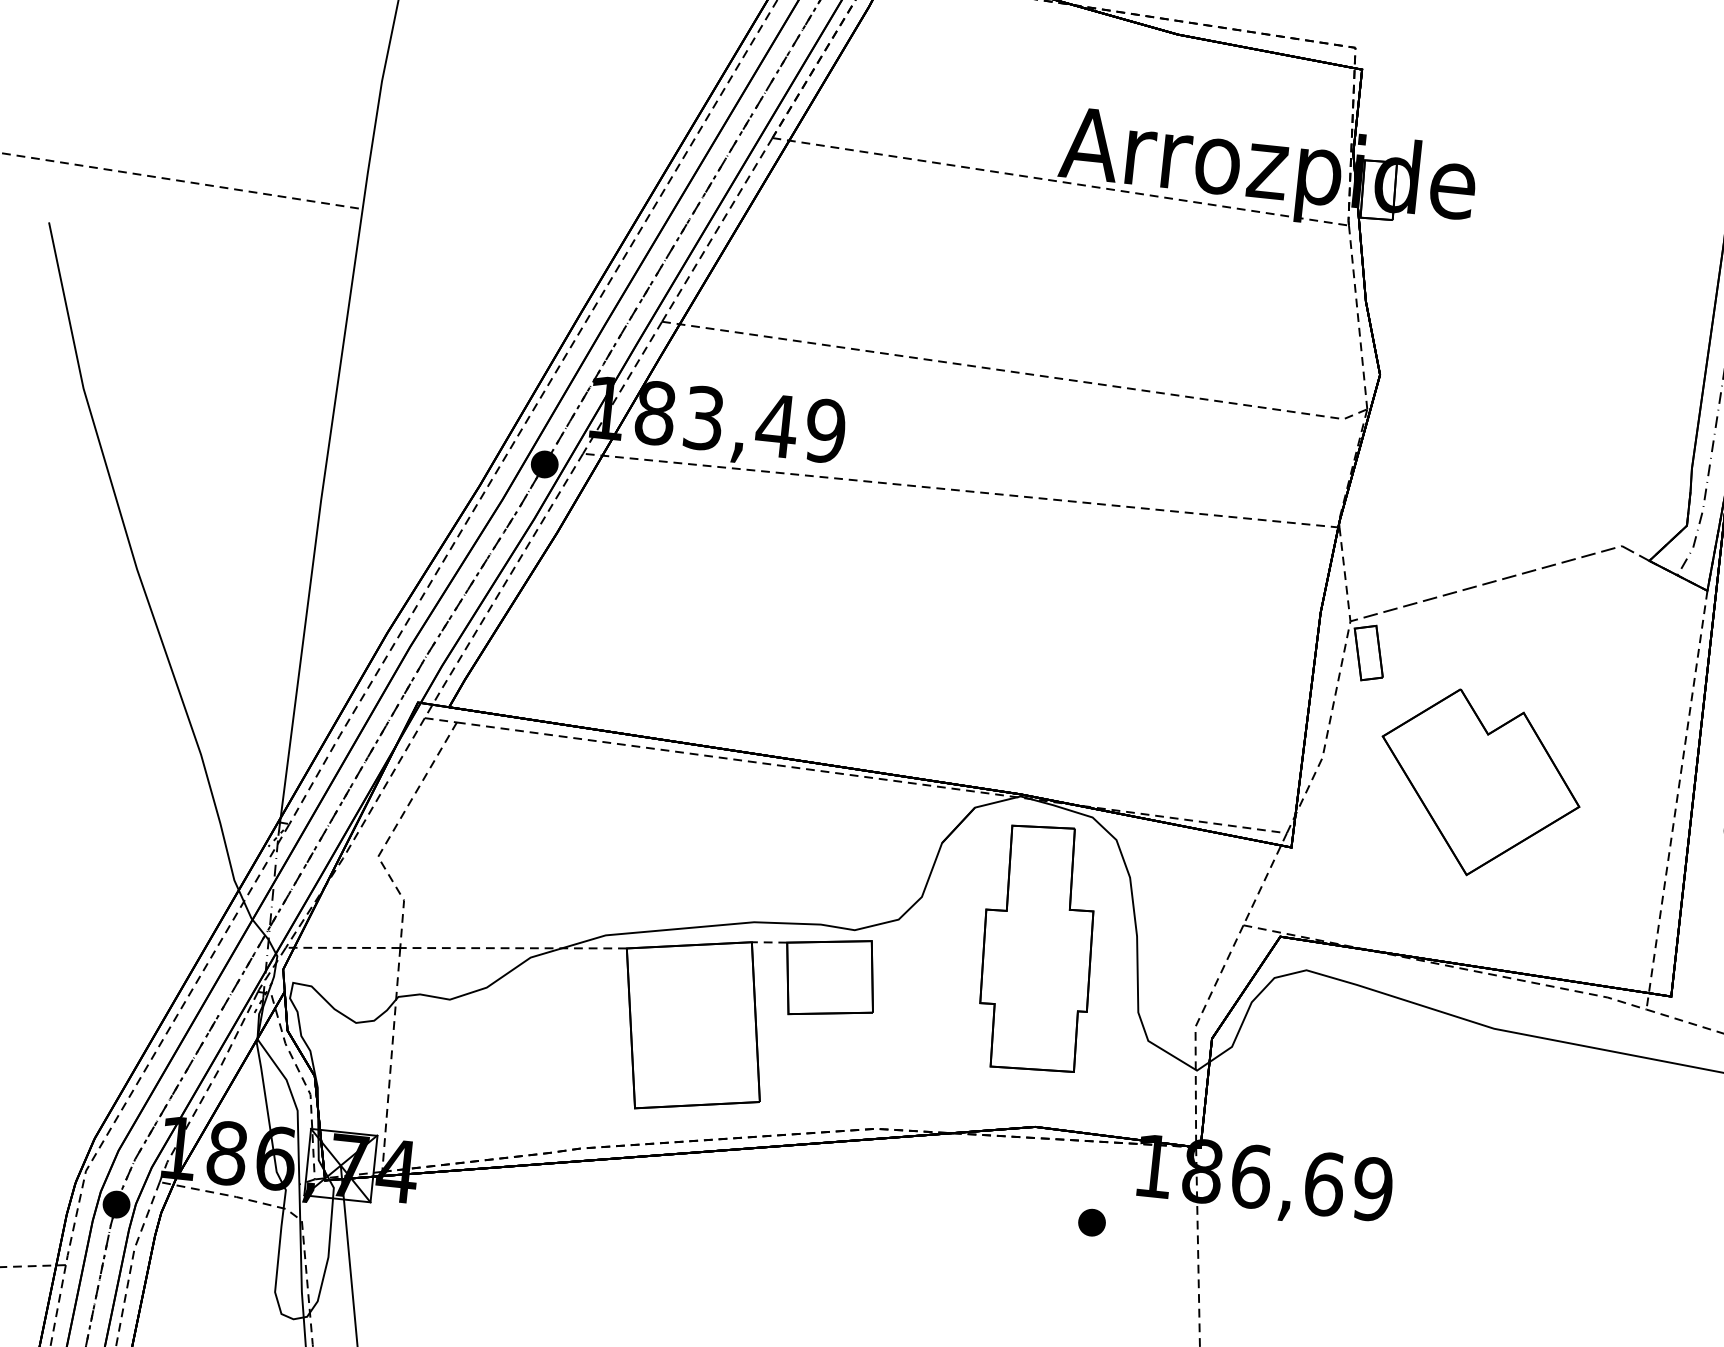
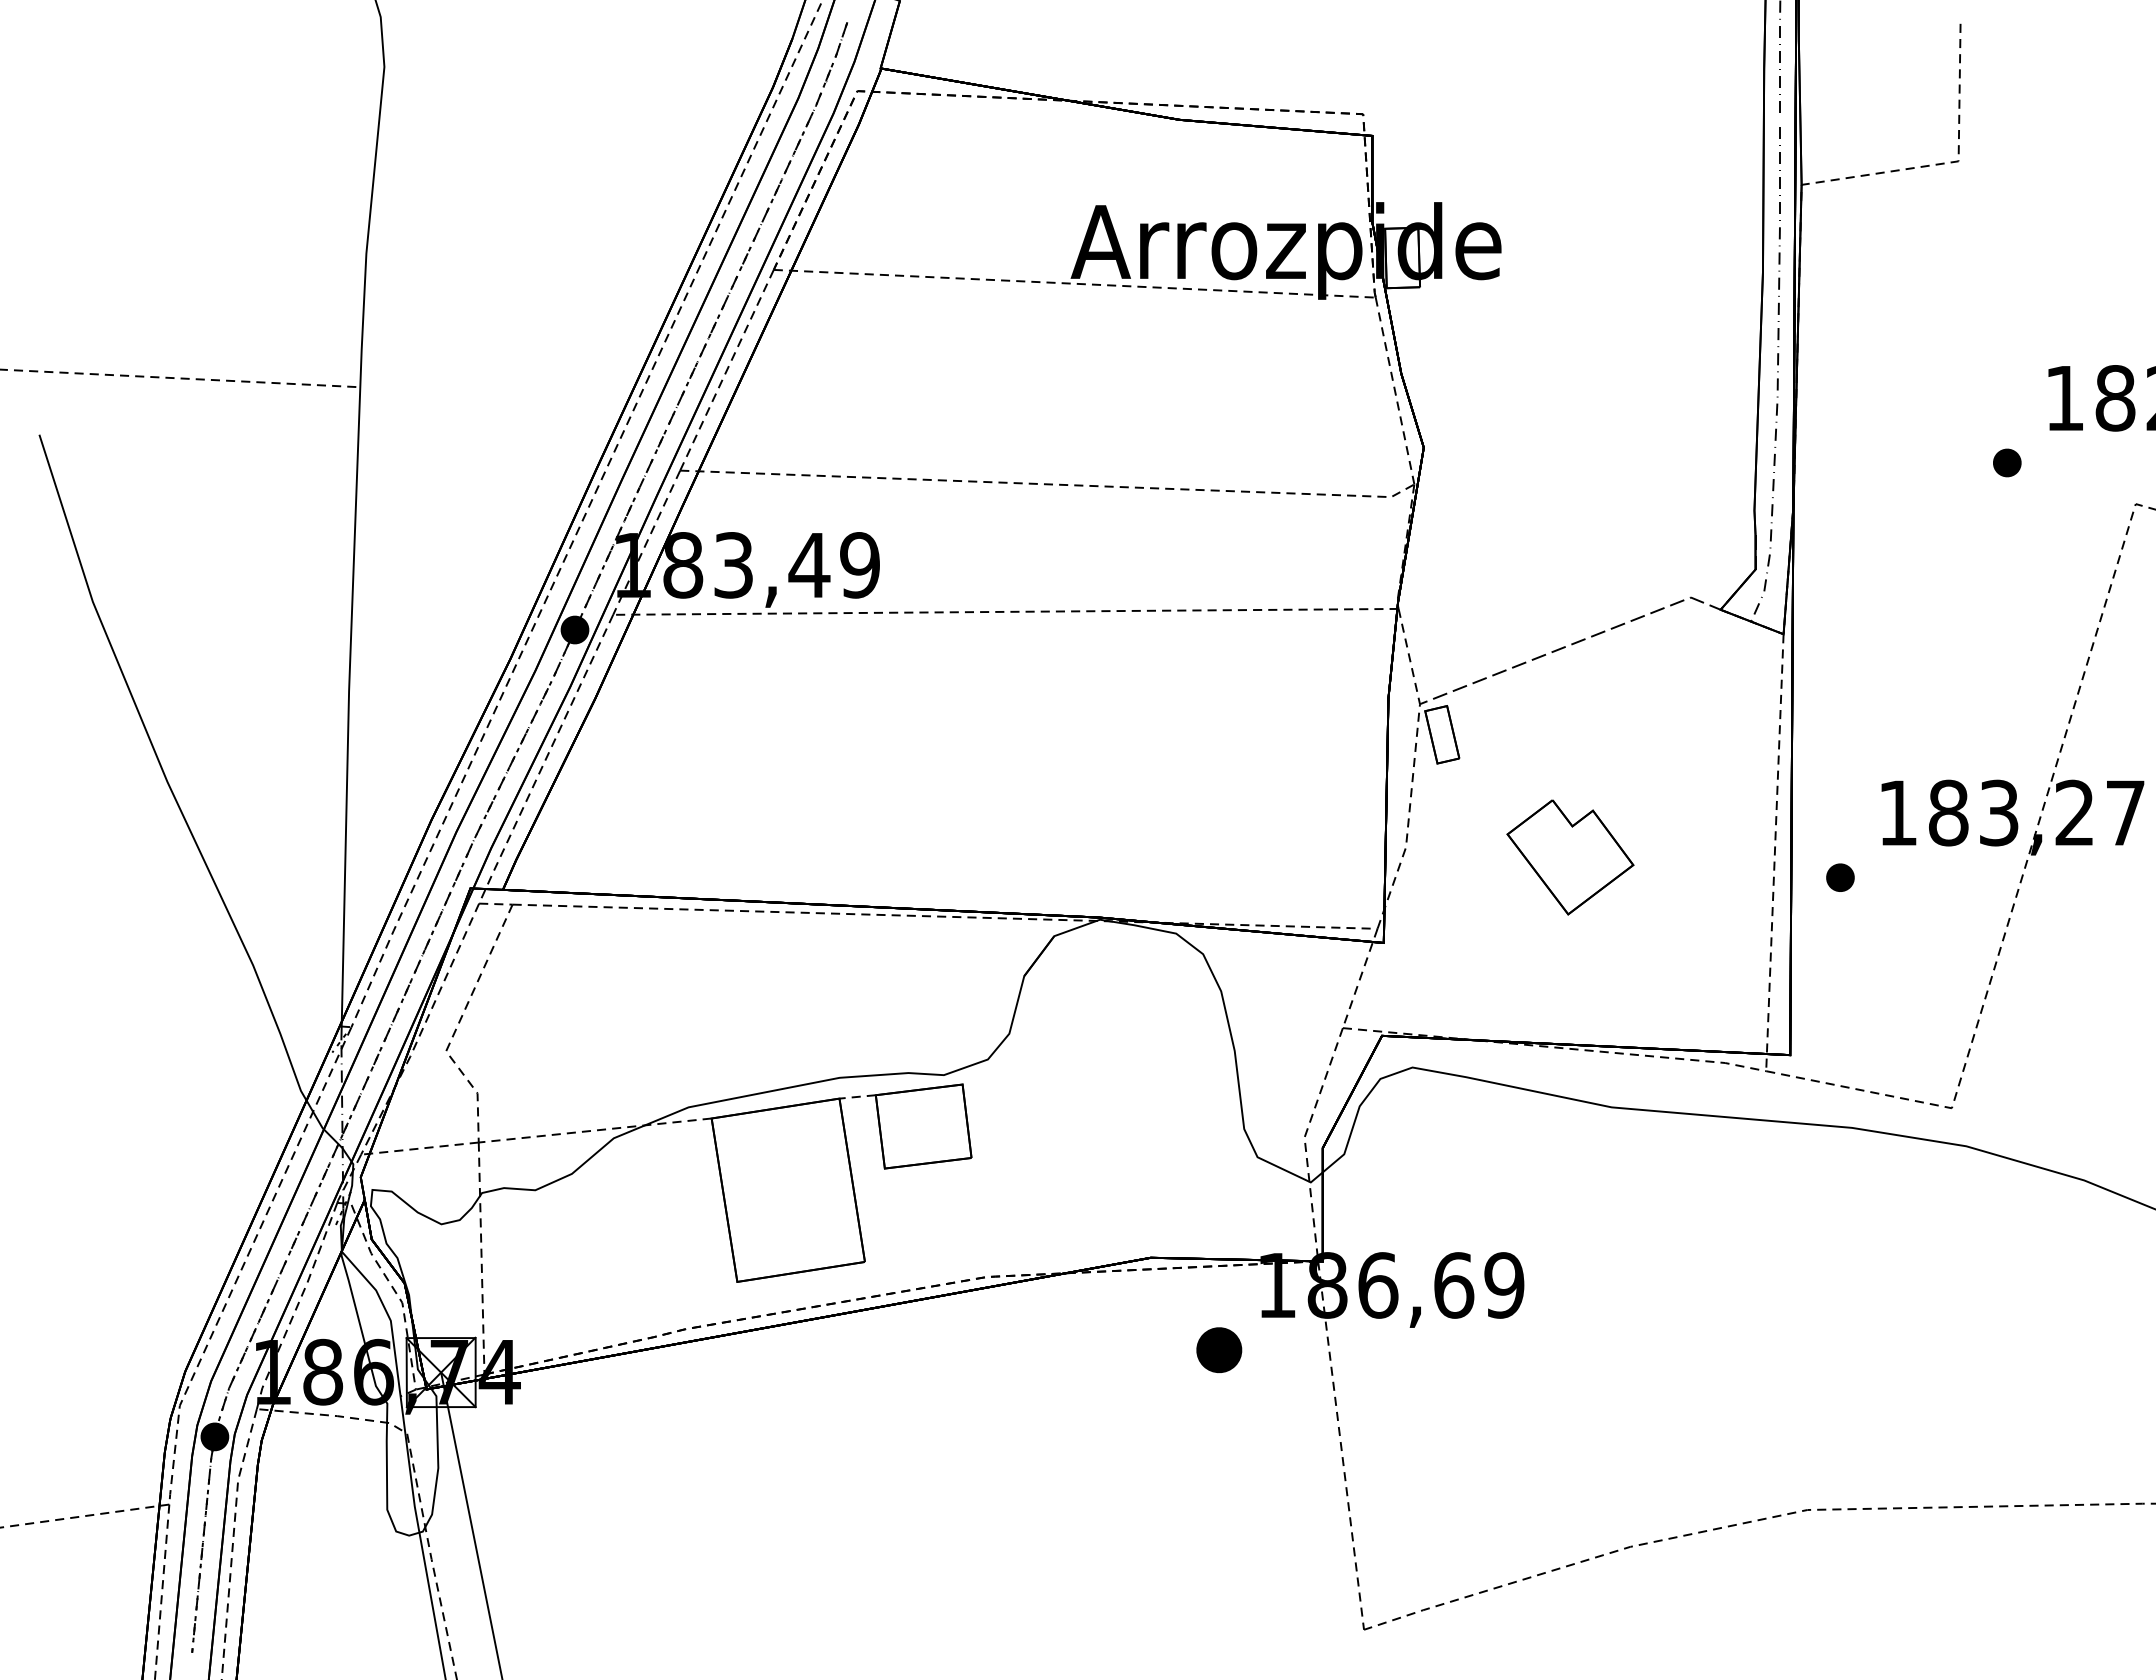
part: (1479, 784) -> (1570, 857), size x0.6
part: (1038, 947) -> (1134, 1073), removed
part: (1092, 1222) -> (1219, 1349), size x1.6

